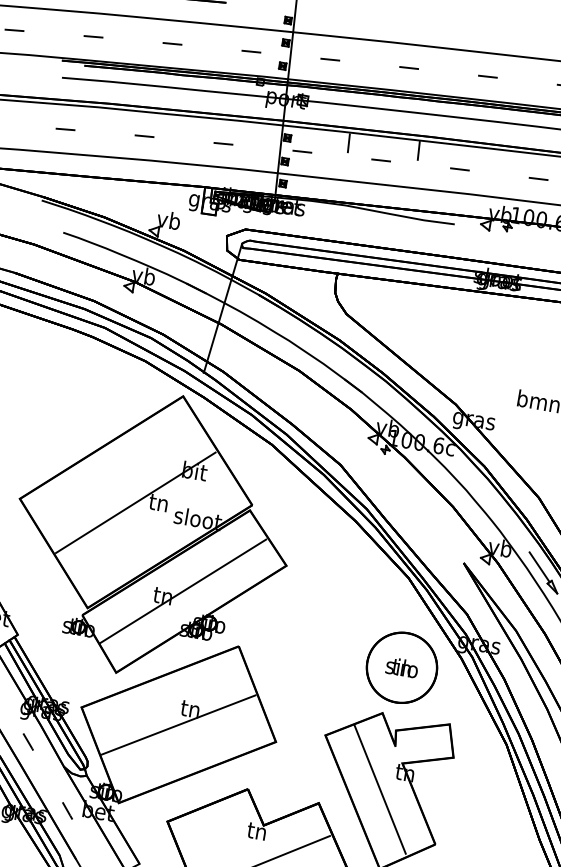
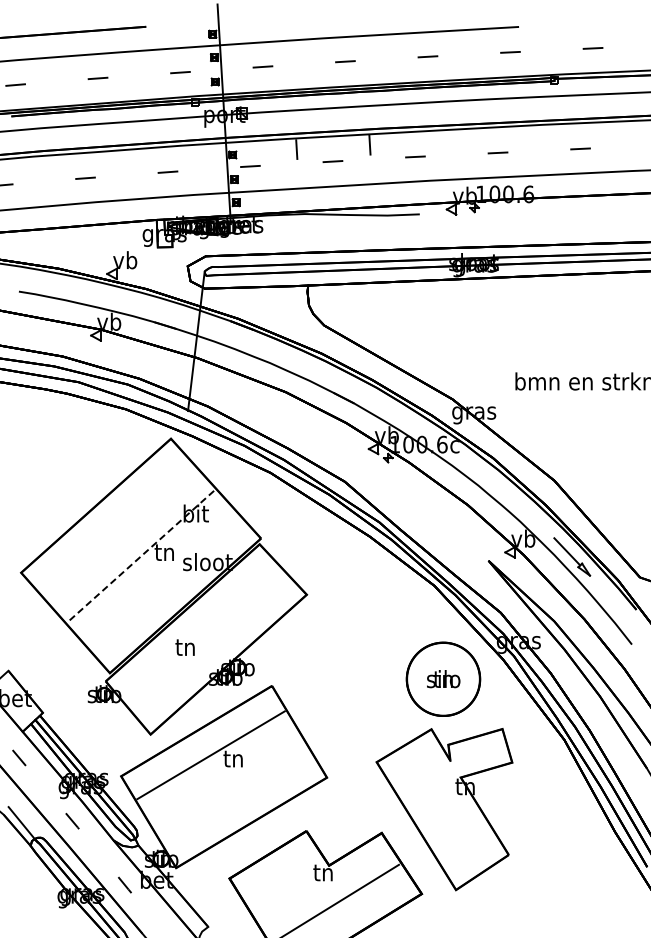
line: (135, 502) -> (140, 556), solid -> dashed
line: (182, 591) -> (204, 639), removed
line: (178, 725) -> (210, 755), moved
line: (380, 789) -> (442, 808), removed

